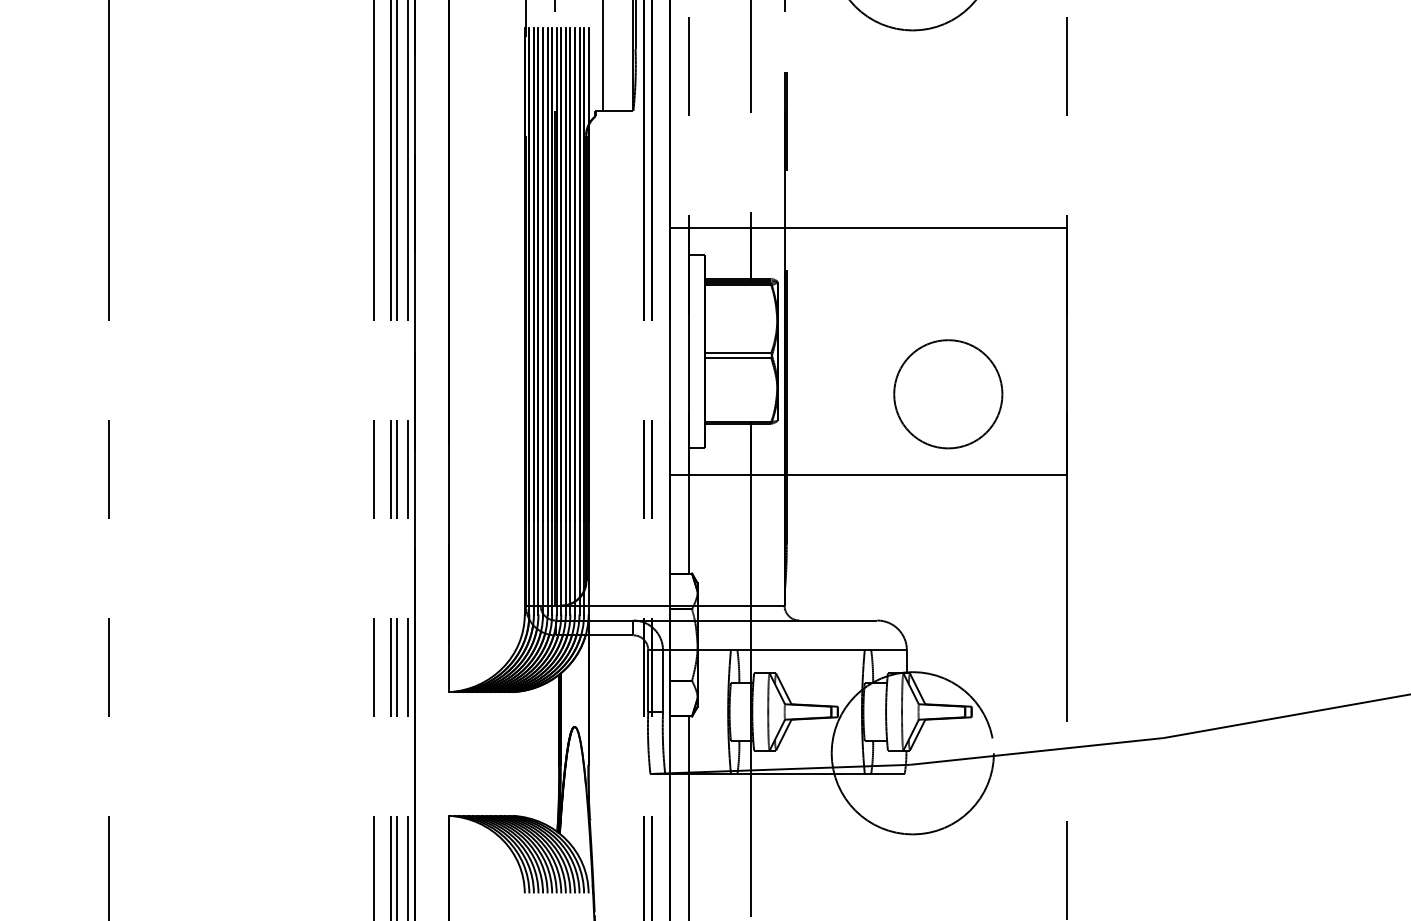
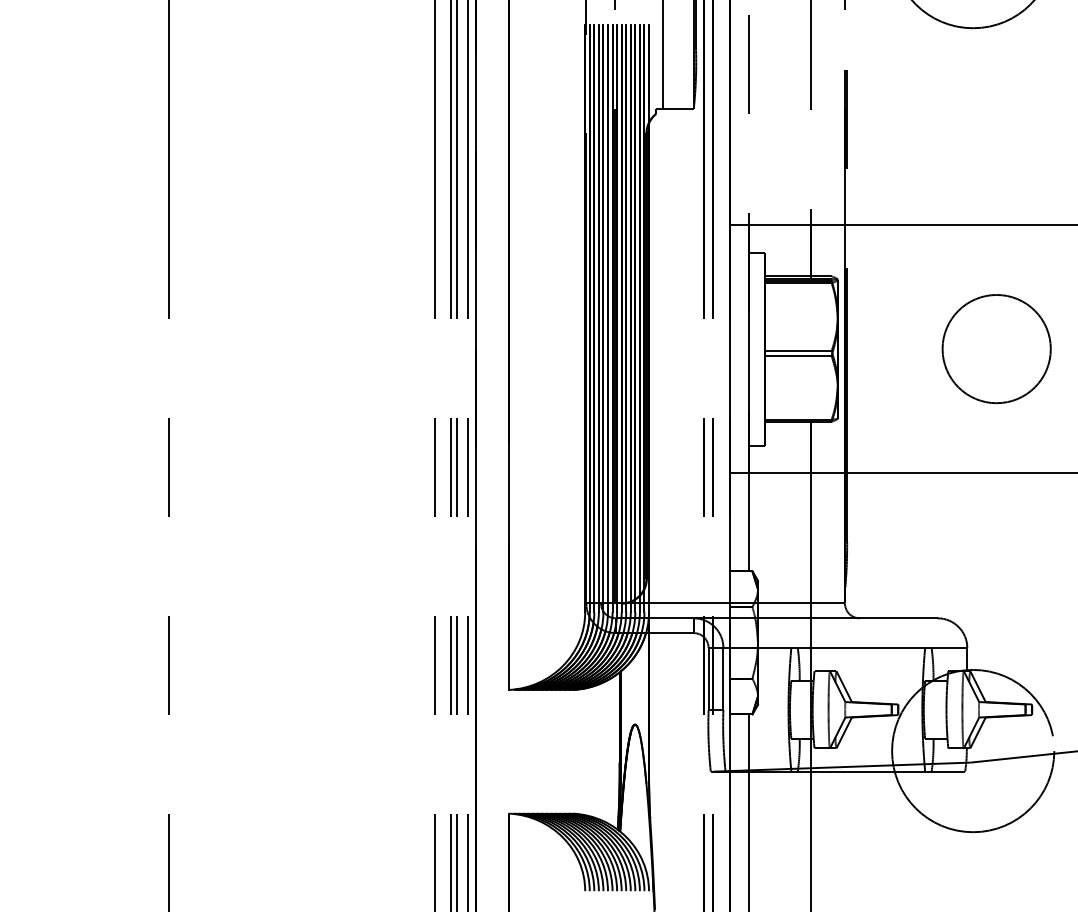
circle: (948, 394) -> (996, 349), moved

